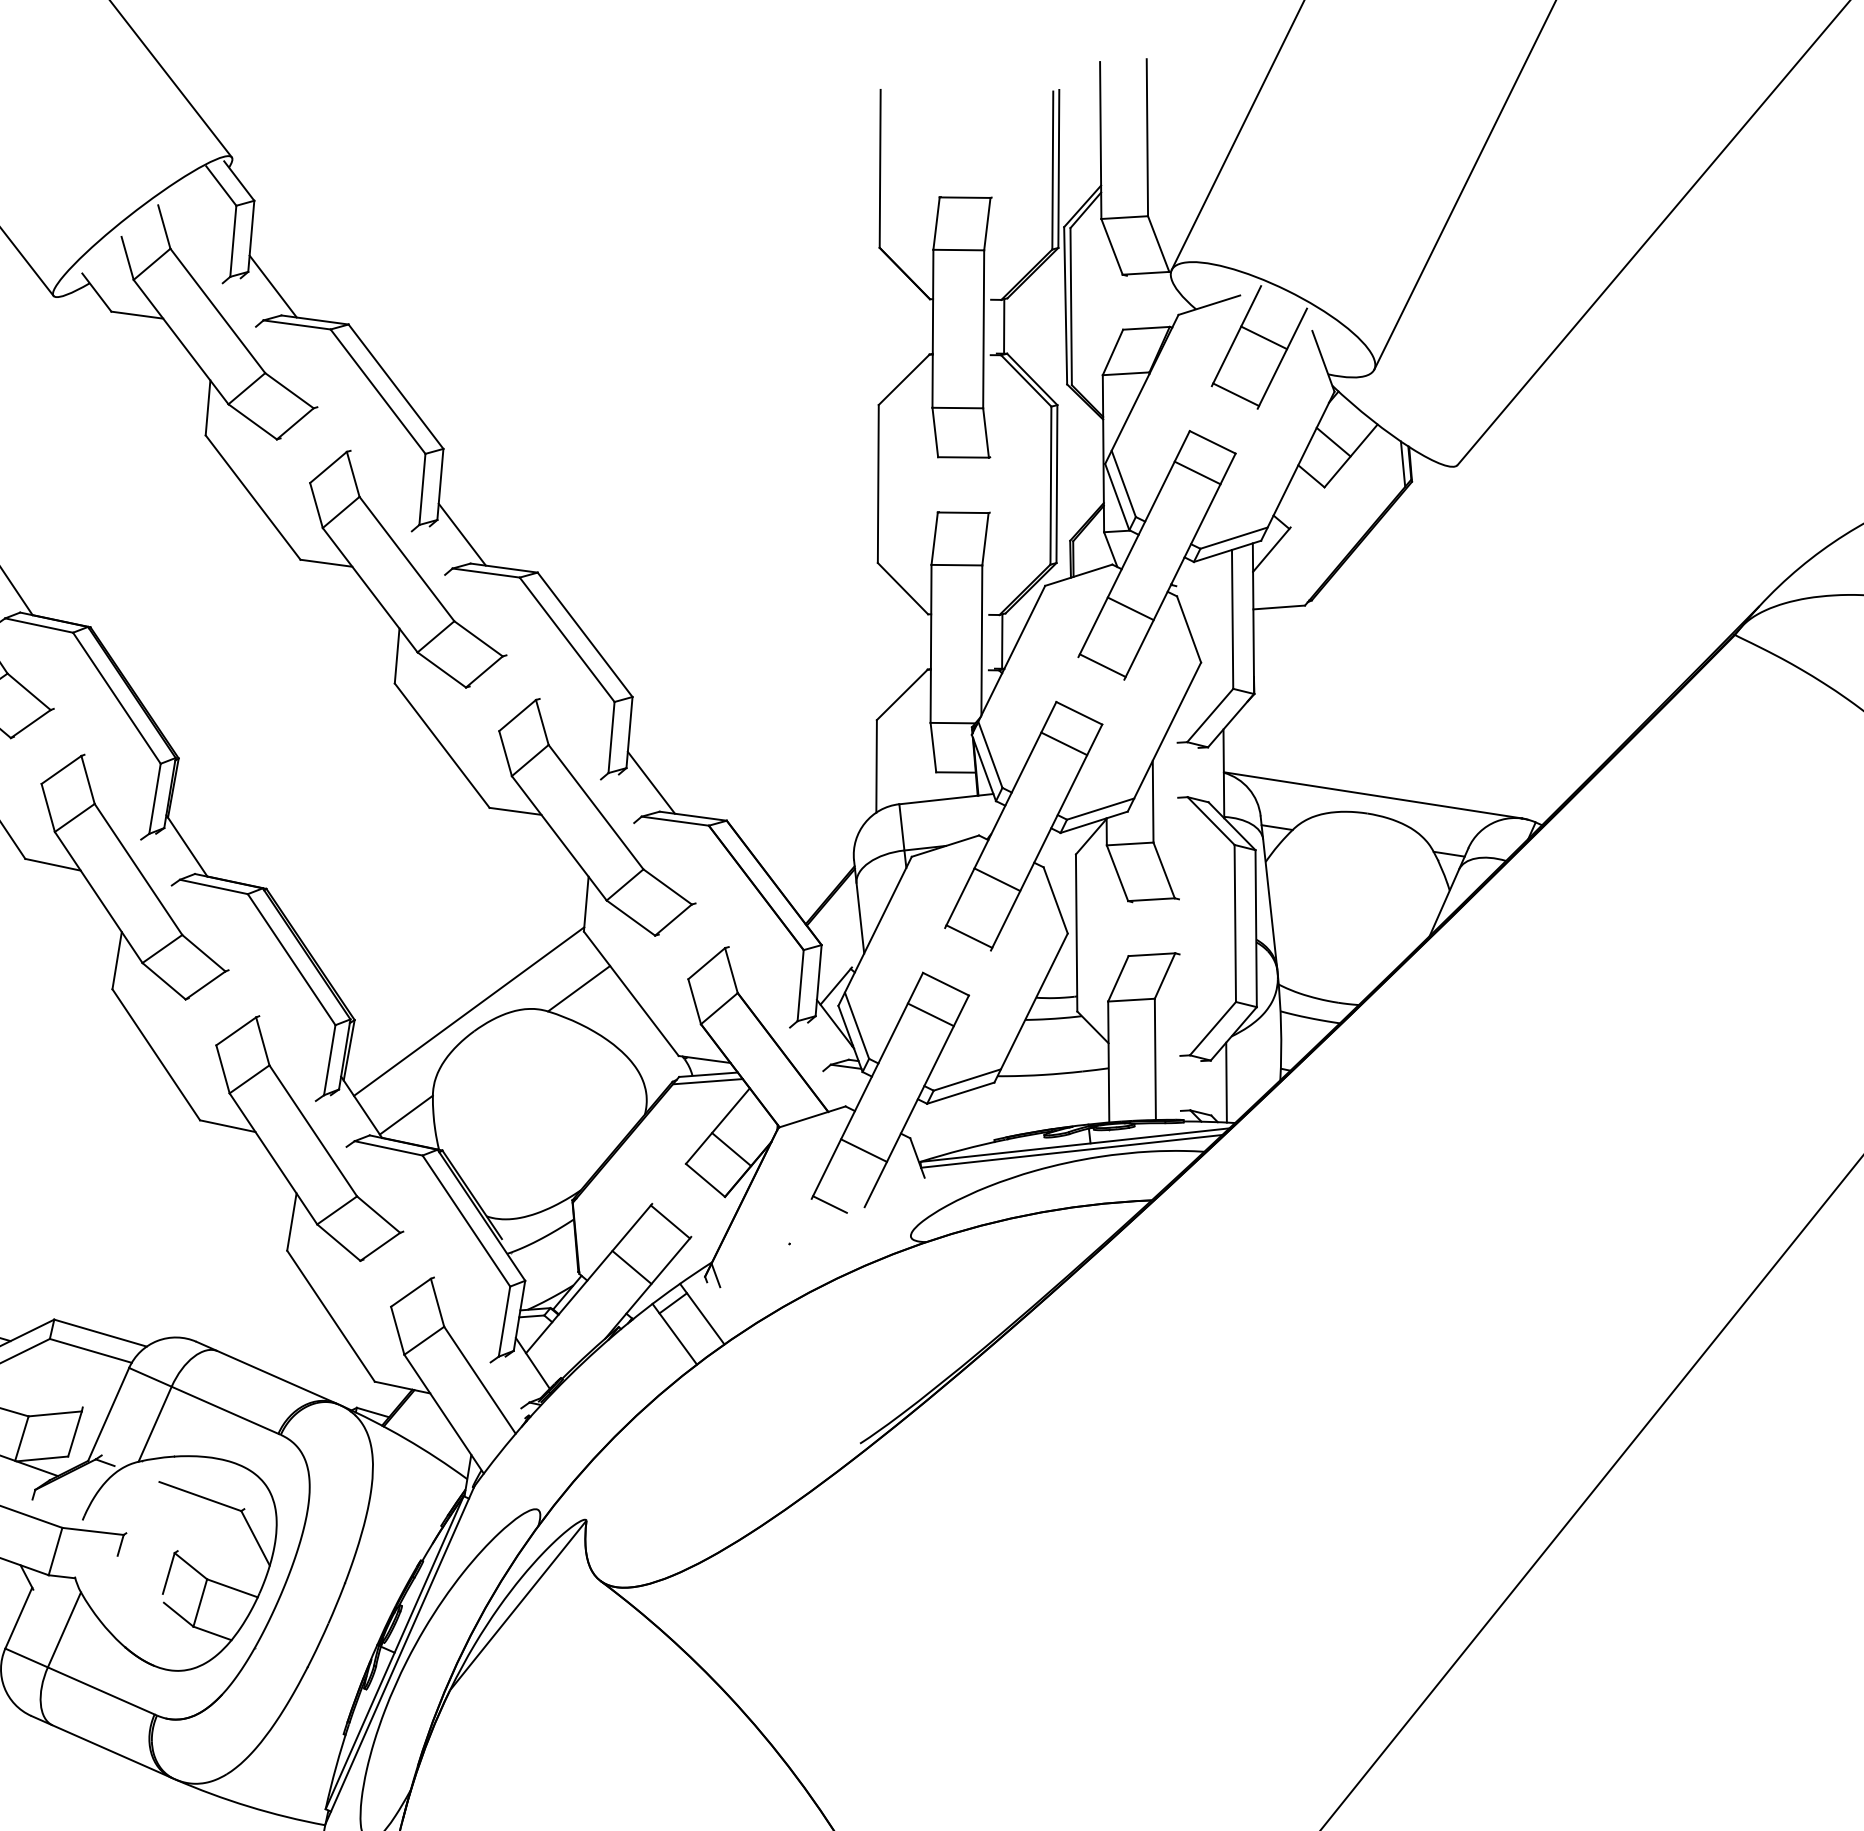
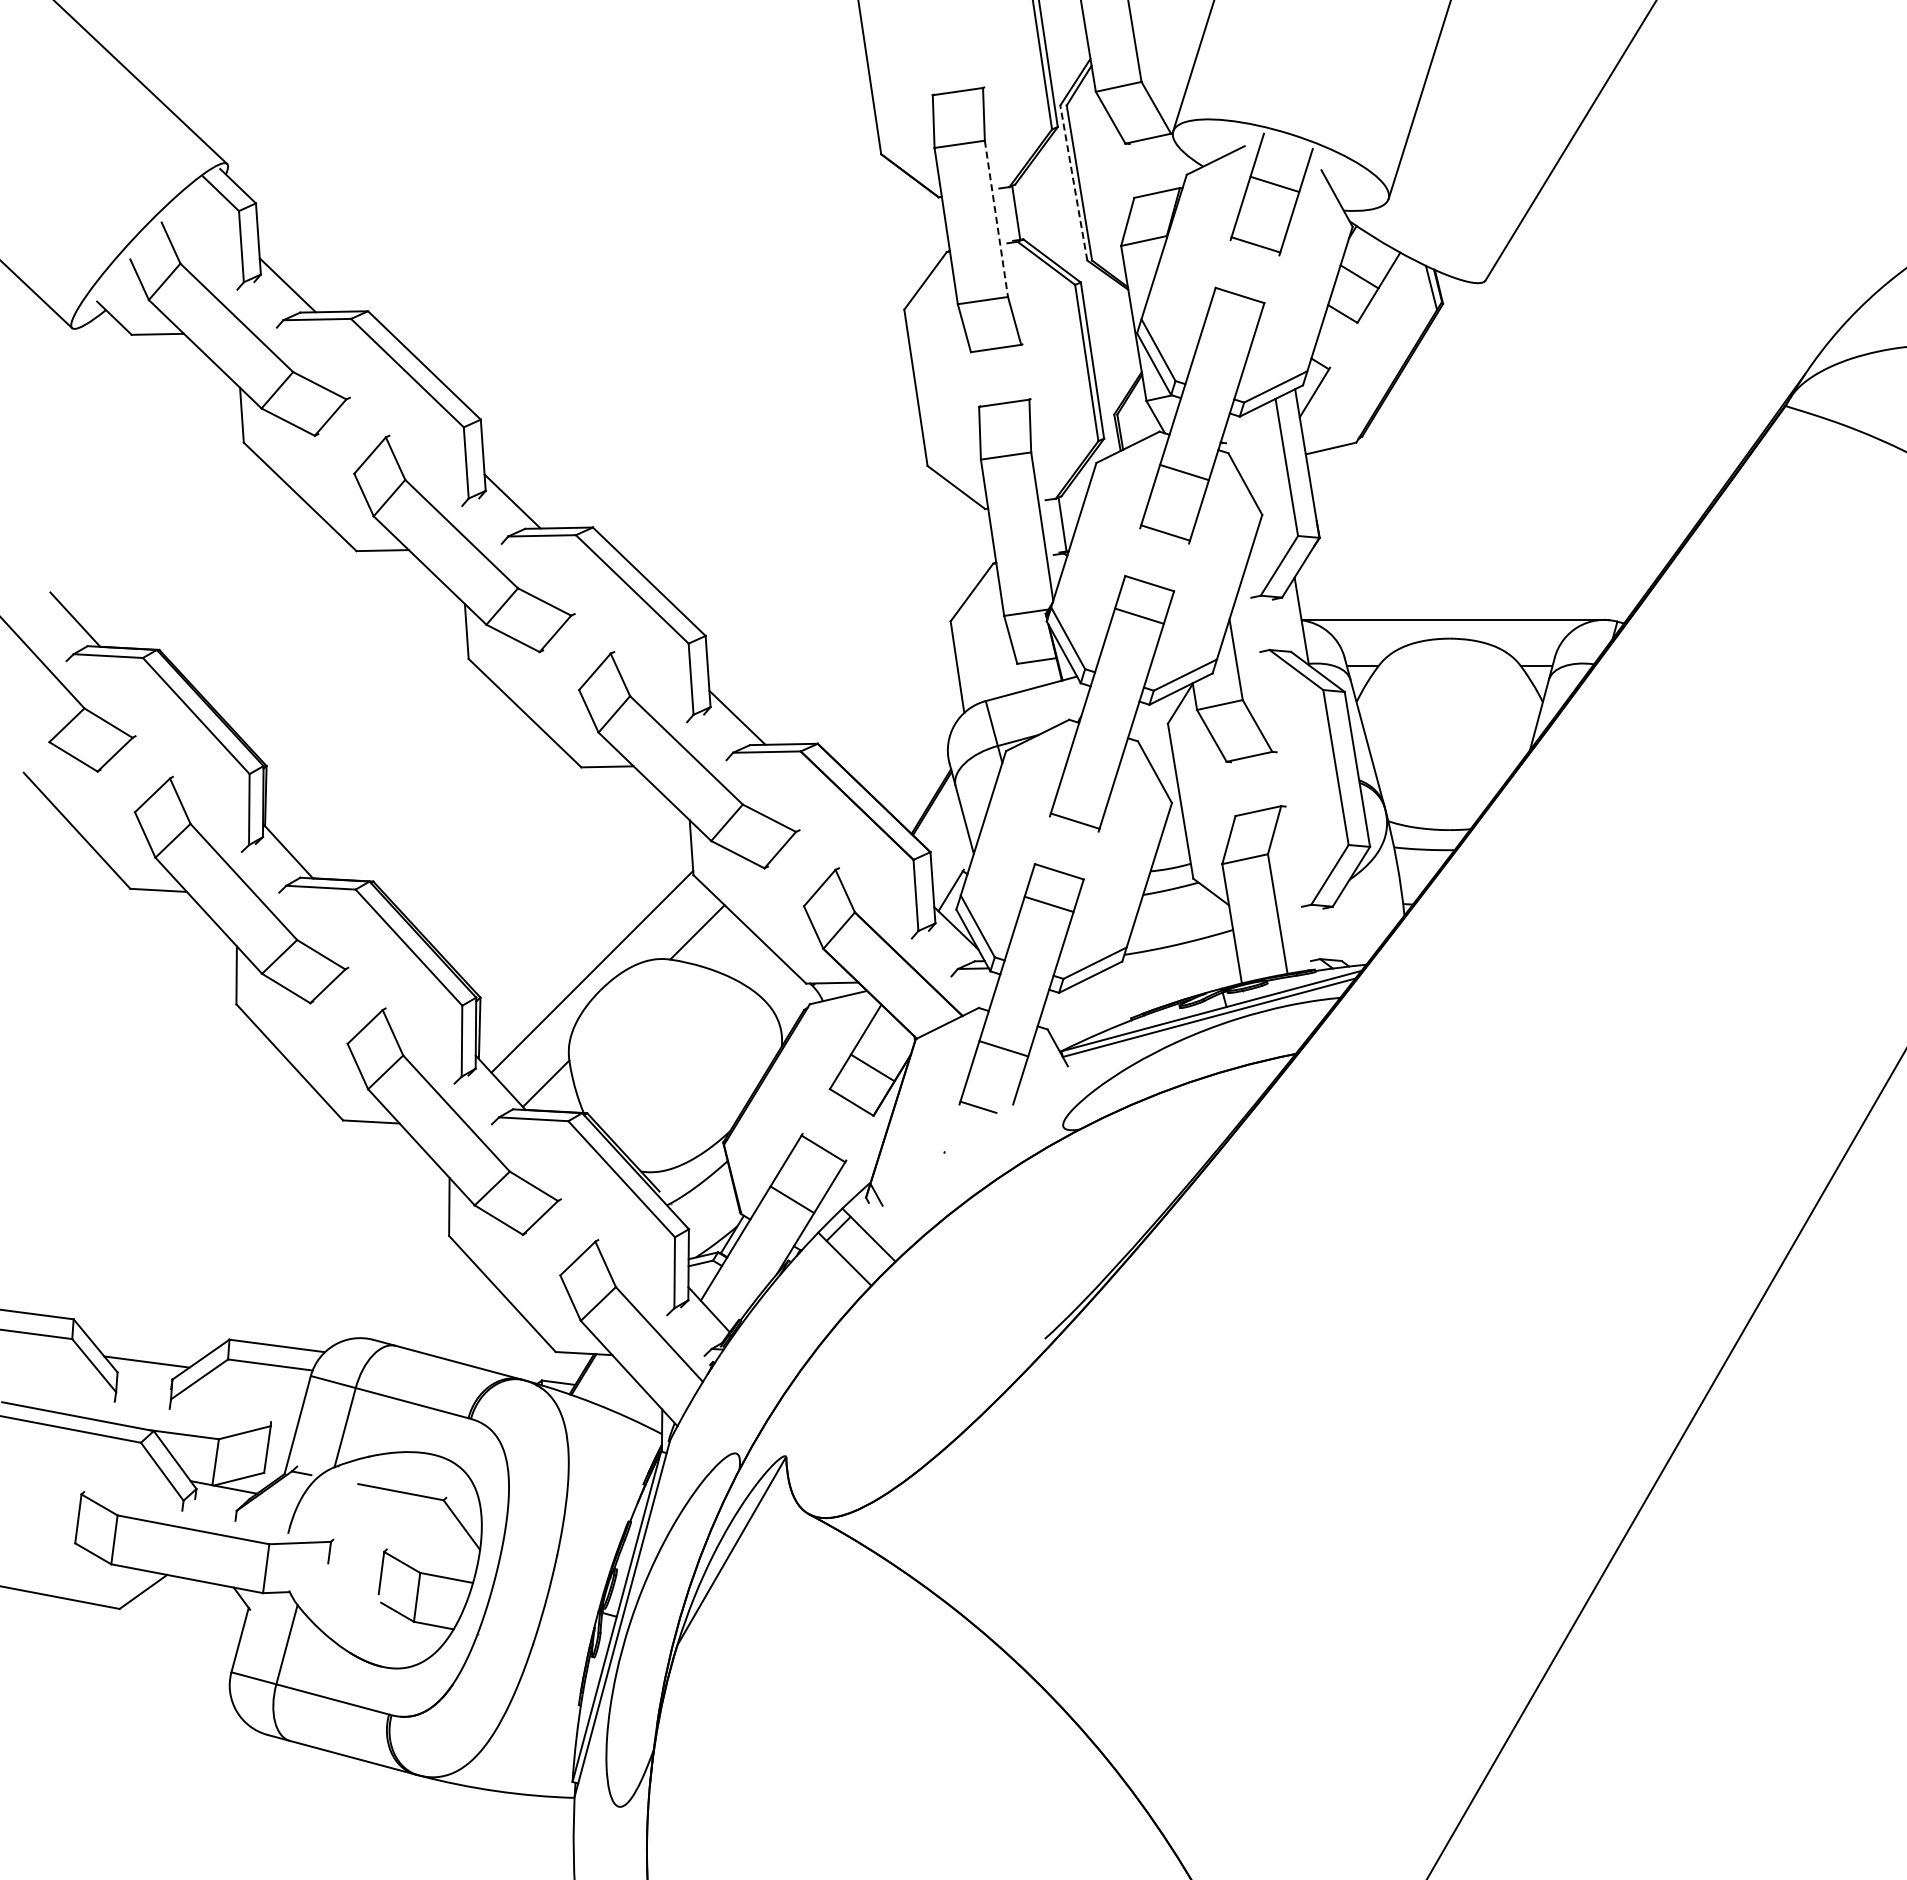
line: (1065, 306) -> (1073, 183), solid -> dashed
line: (983, 328) -> (996, 218), solid -> dashed
line: (1197, 472) -> (1229, 327), removed
line: (996, 879) -> (1093, 760), removed
line: (707, 1081) -> (838, 1004), removed
line: (1226, 1081) -> (1351, 925), removed

